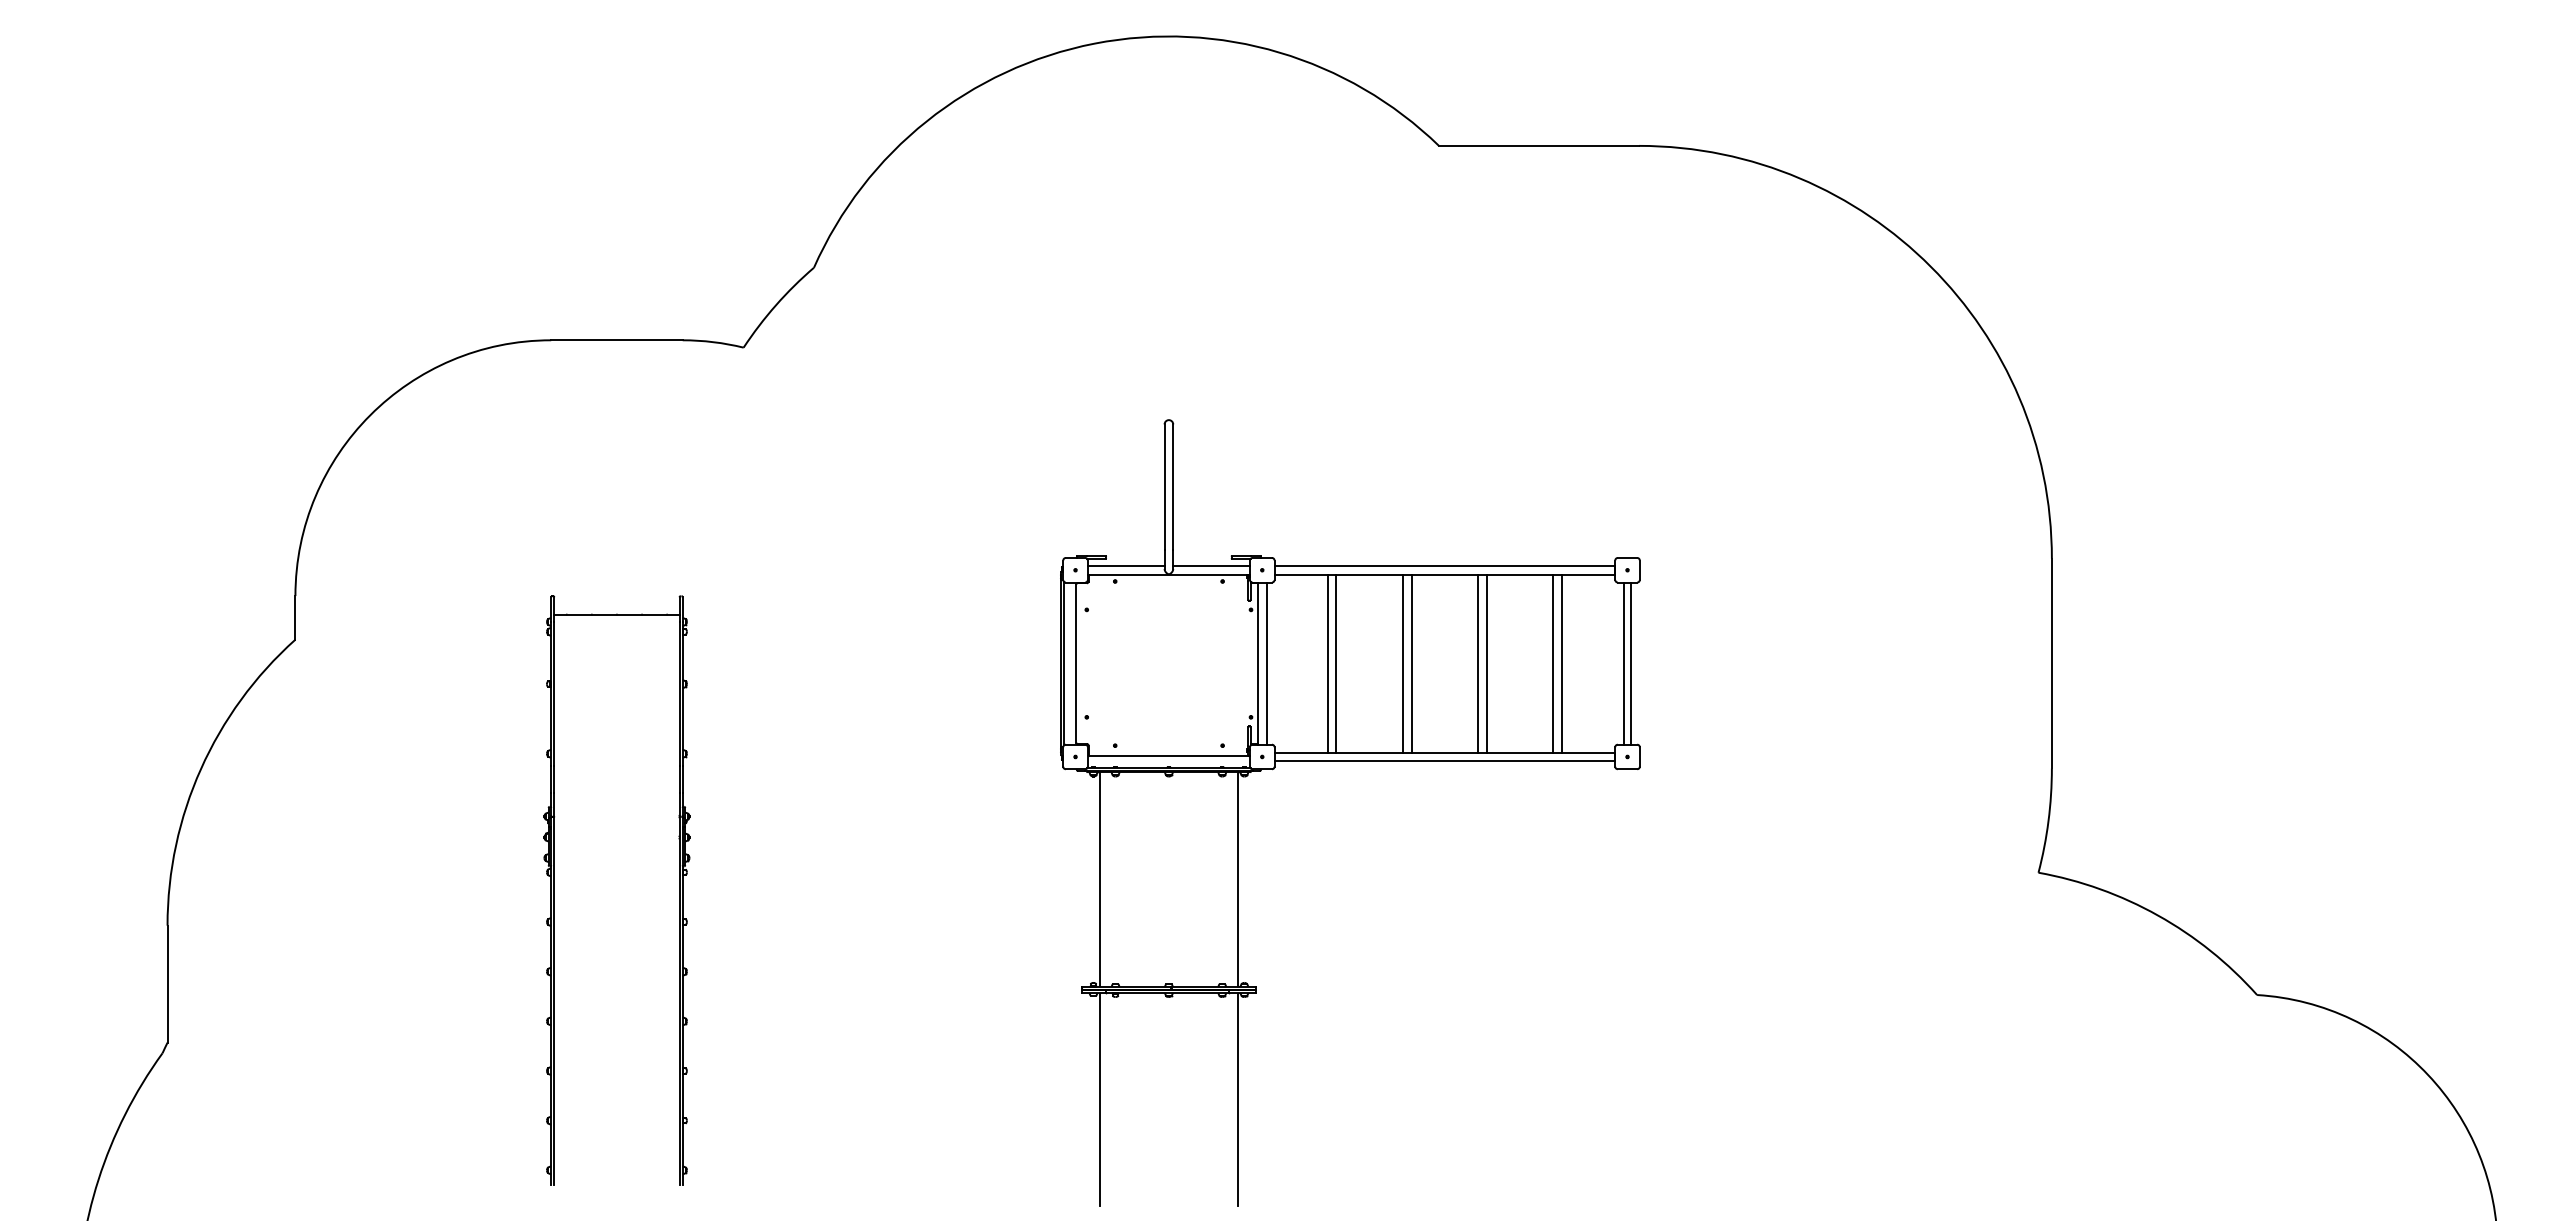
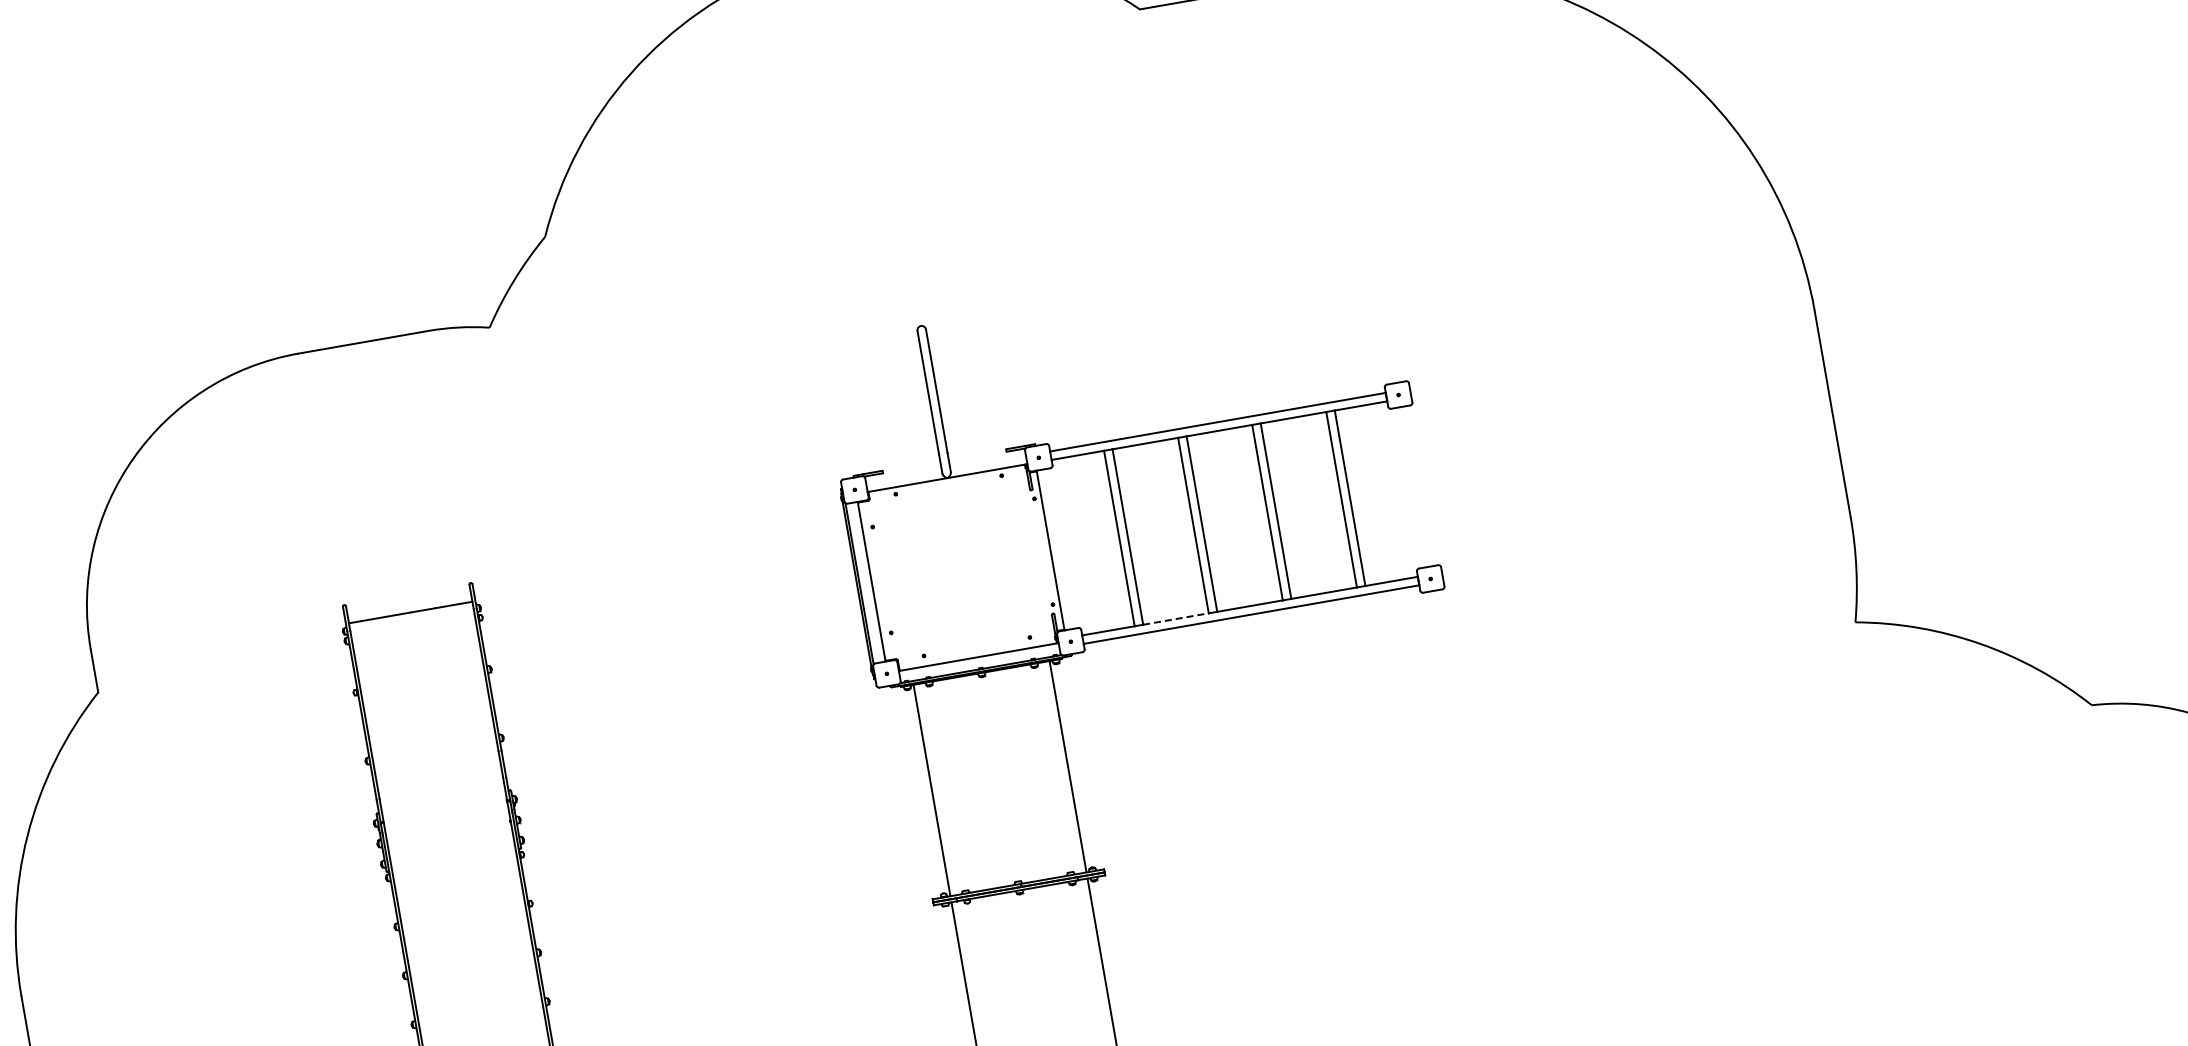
line: (1125, 565) -> (903, 476), removed
line: (1211, 565) -> (987, 461), removed
line: (1266, 663) -> (1058, 548), removed
line: (1623, 663) -> (1410, 487), removed
line: (1631, 663) -> (1418, 486), removed
line: (1370, 752) -> (1176, 618), solid -> dashed

